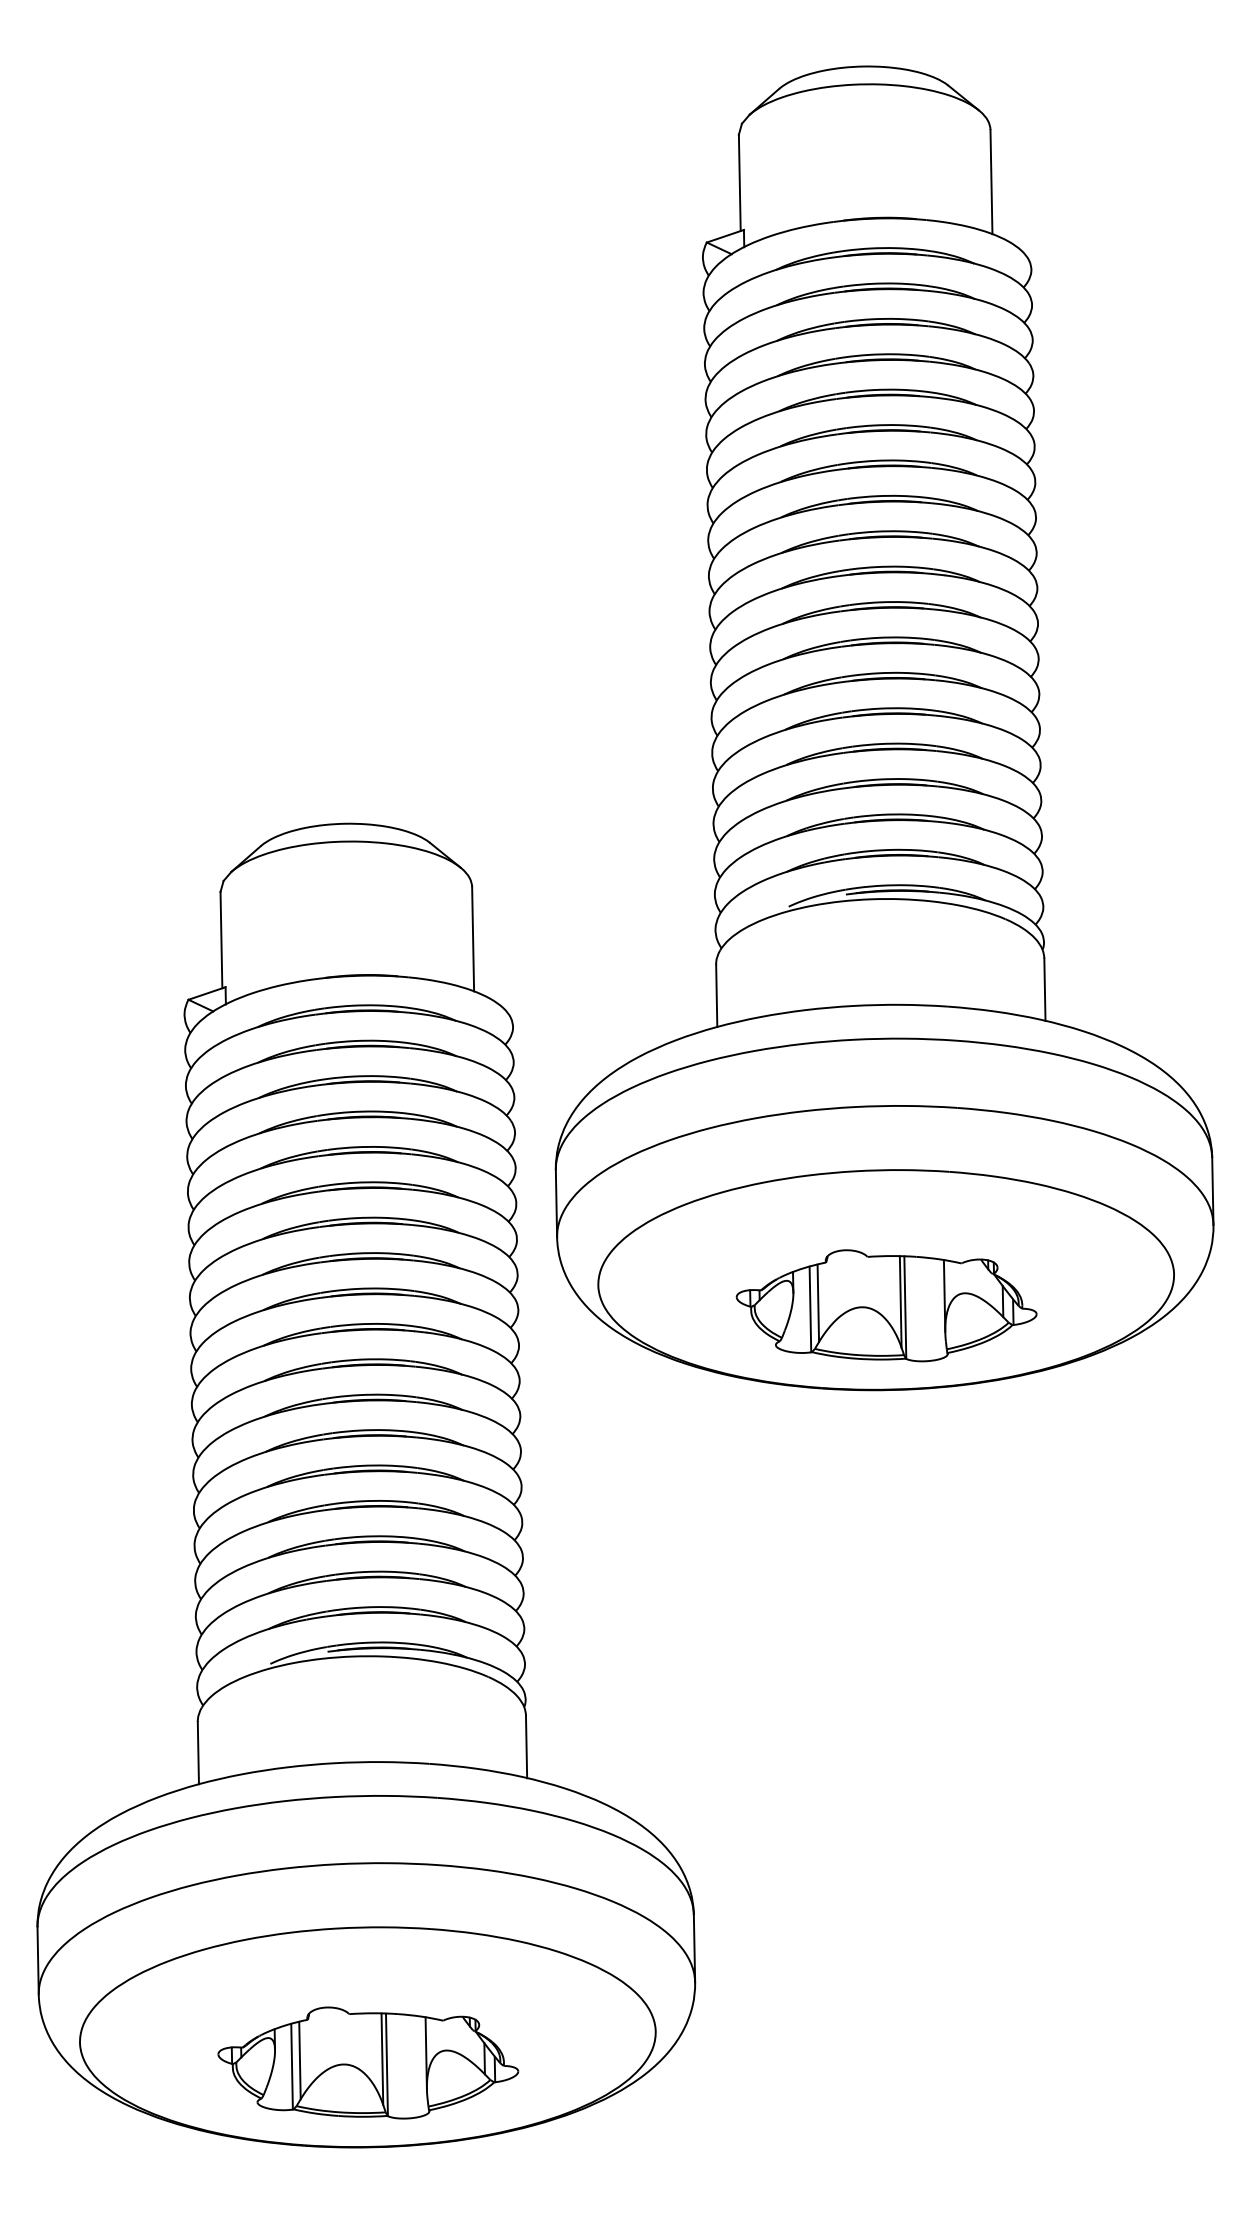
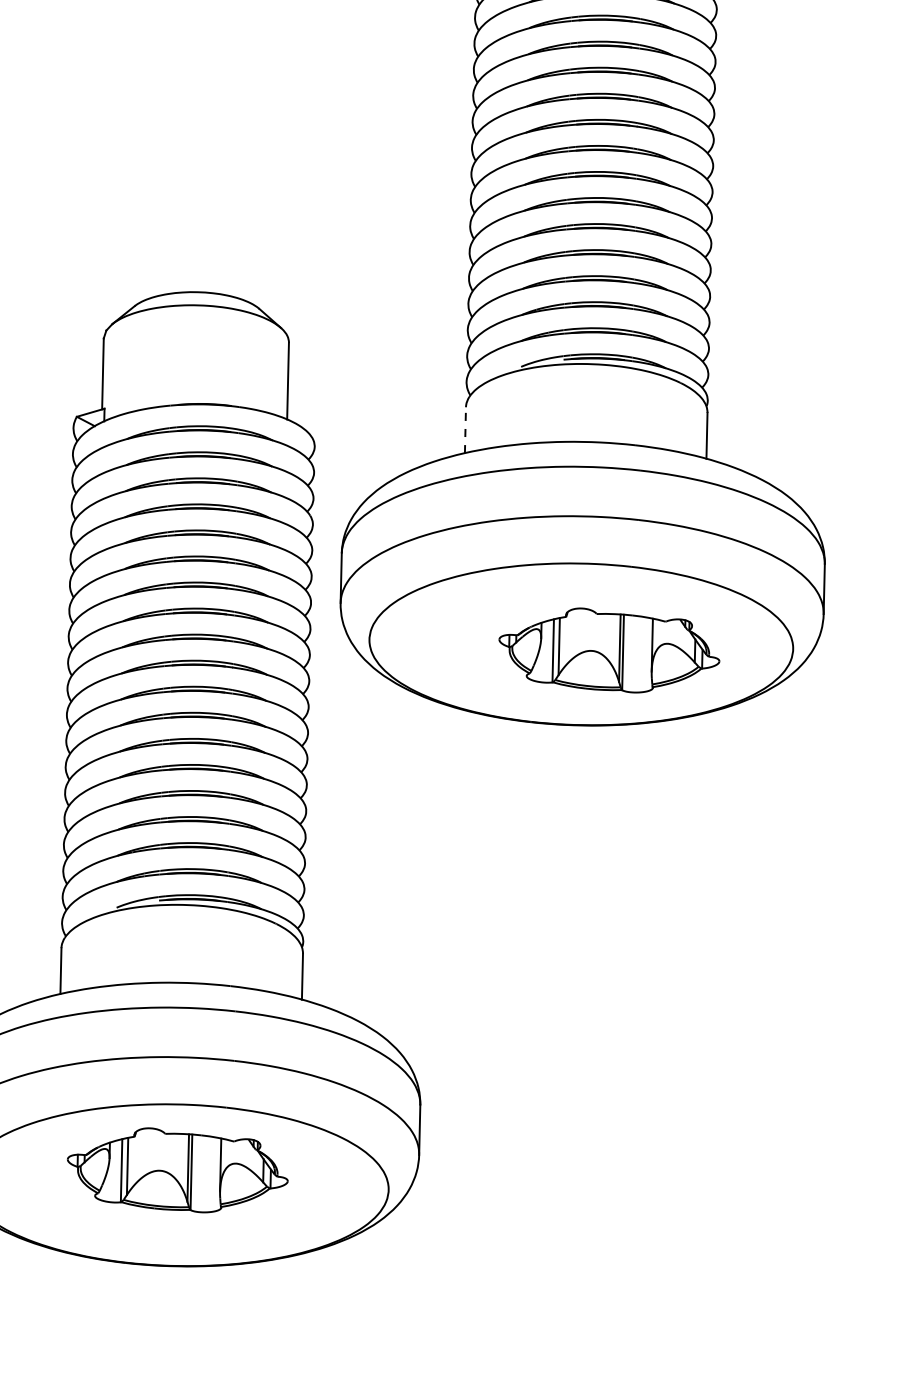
line: (716, 995) -> (465, 429), solid -> dashed
part: (886, 1305) -> (609, 650), moved
part: (368, 2062) -> (177, 1170), moved

